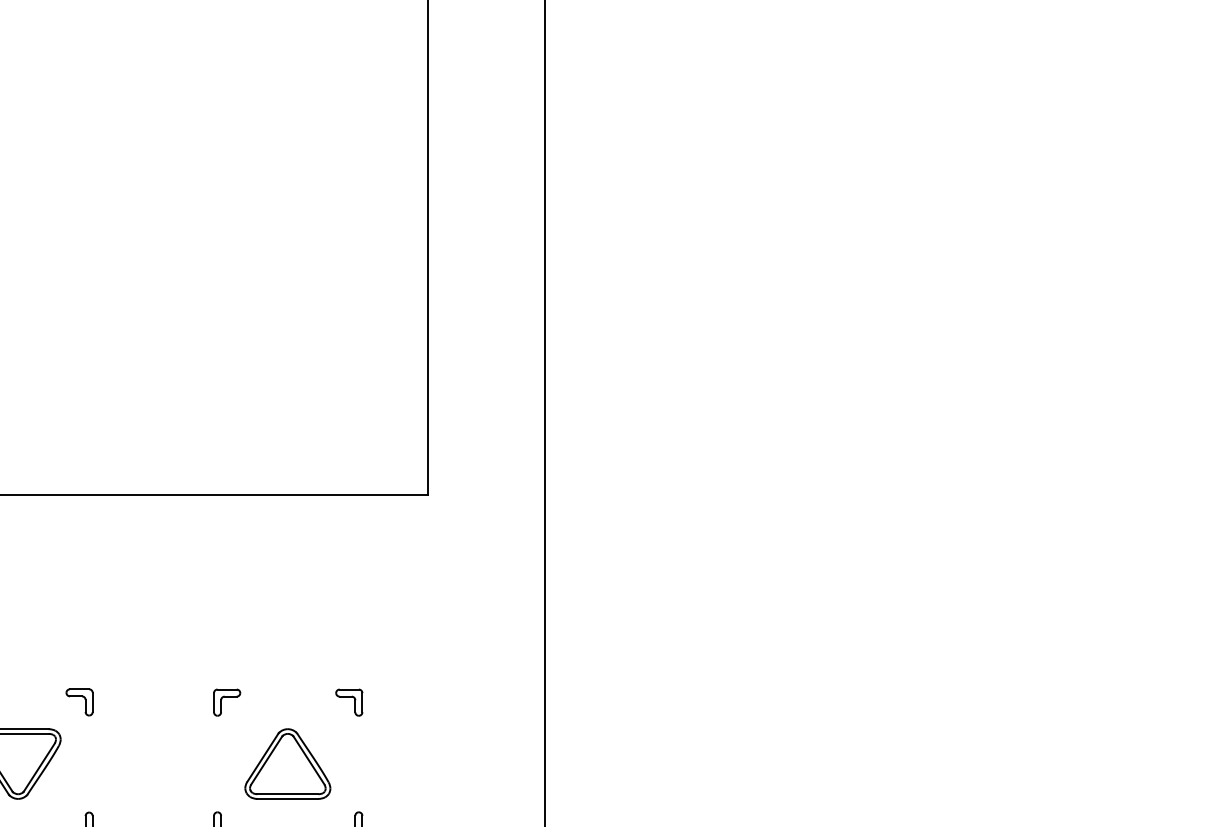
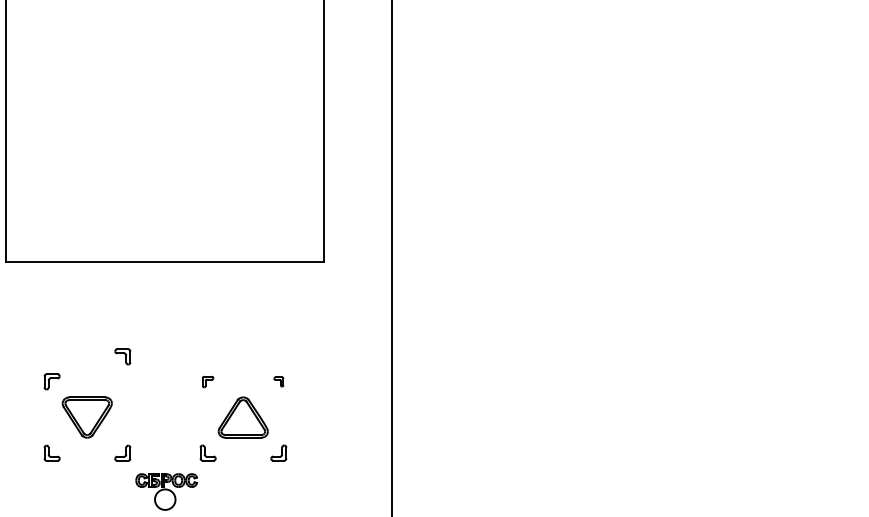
part: (79, 701) -> (122, 356), moved
part: (226, 701) -> (207, 381), size x0.7
part: (348, 701) -> (278, 381), size x0.6

